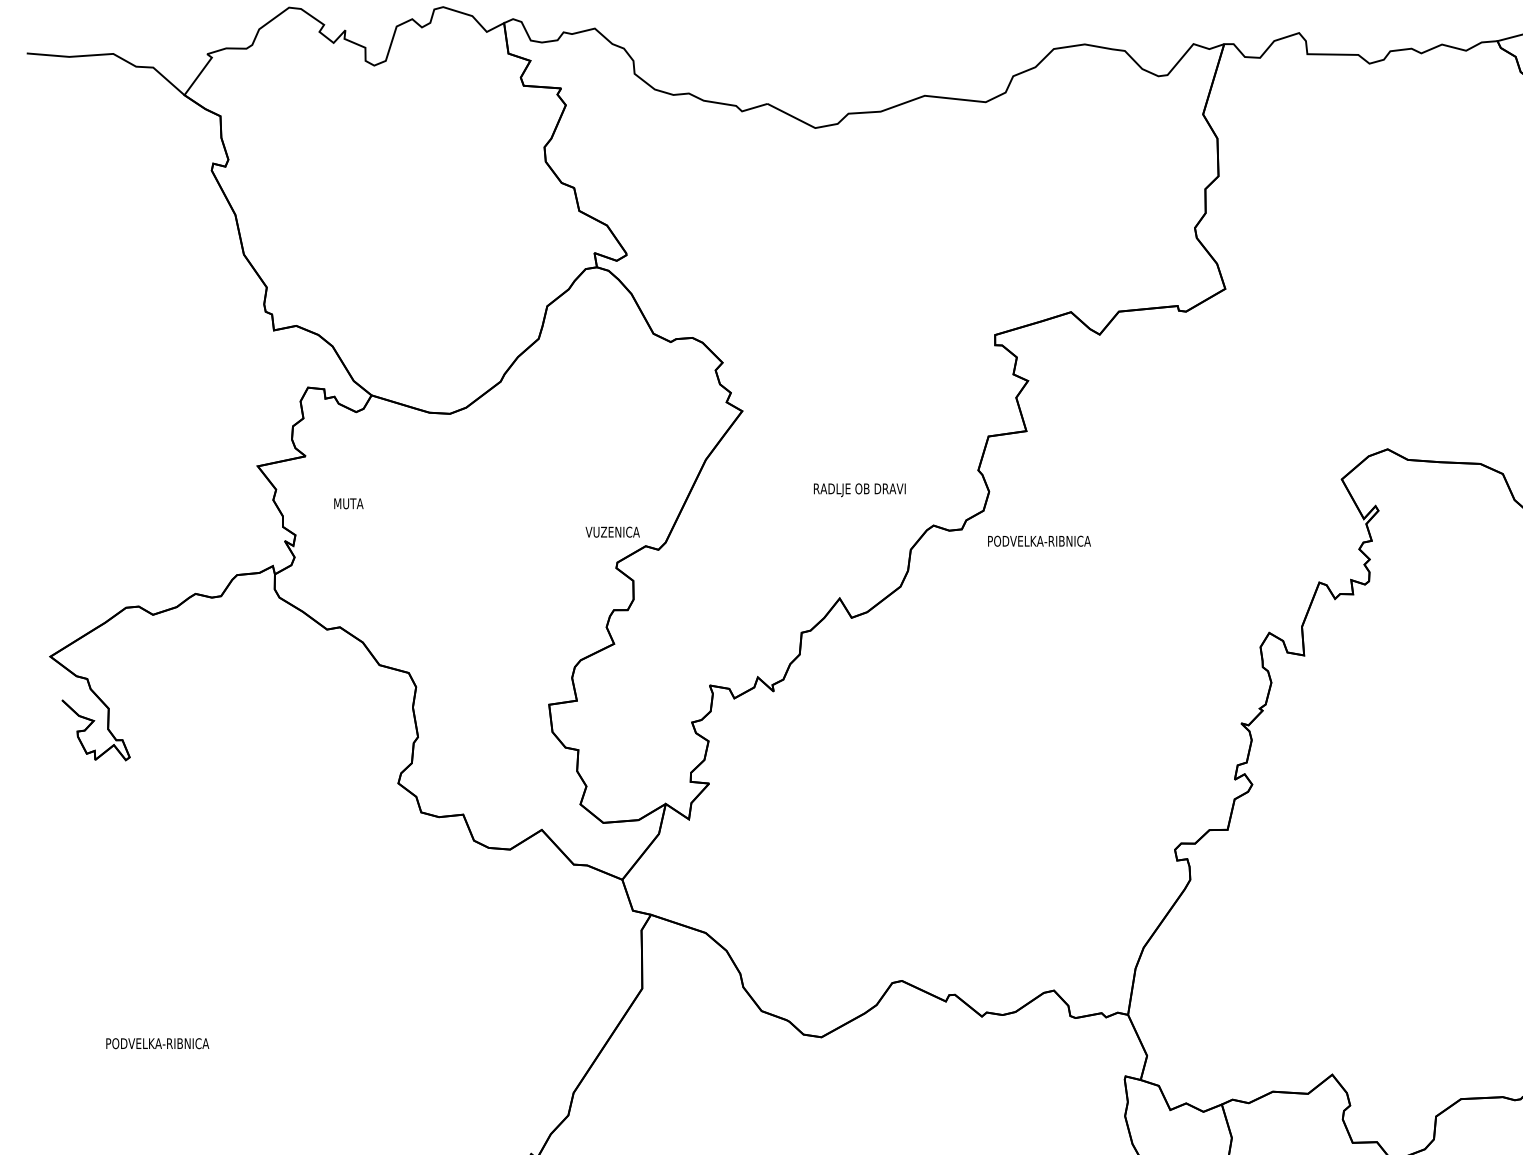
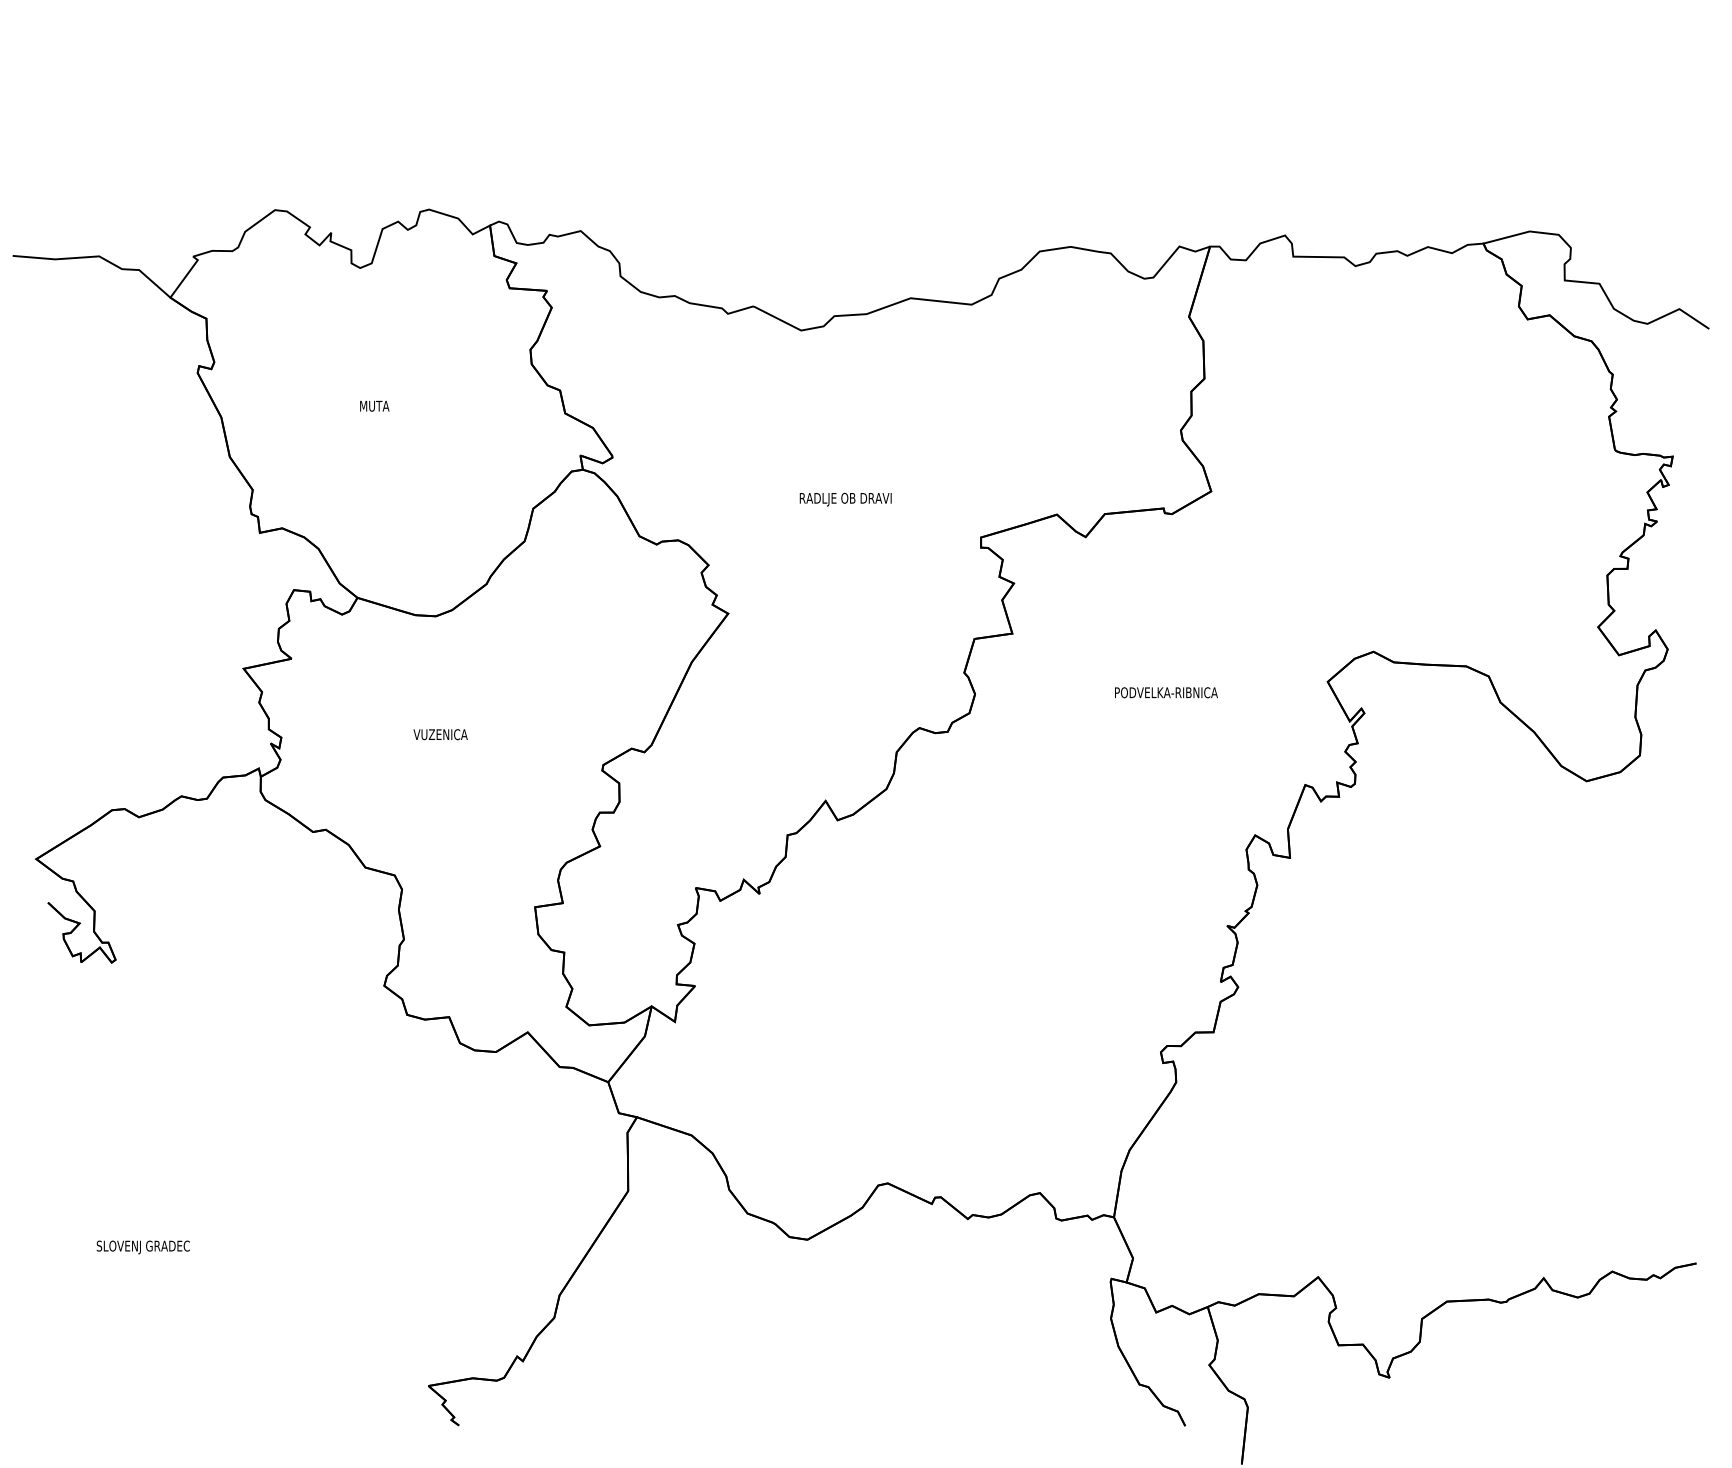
text: (859, 490) -> (845, 499), moved
text: (348, 503) -> (374, 405), moved
text: (612, 532) -> (440, 734), moved
text: (1039, 541) -> (1166, 692), moved
text: (157, 1045) -> (143, 1247), PODVELKA-RIBNICA -> SLOVENJ GRADEC

